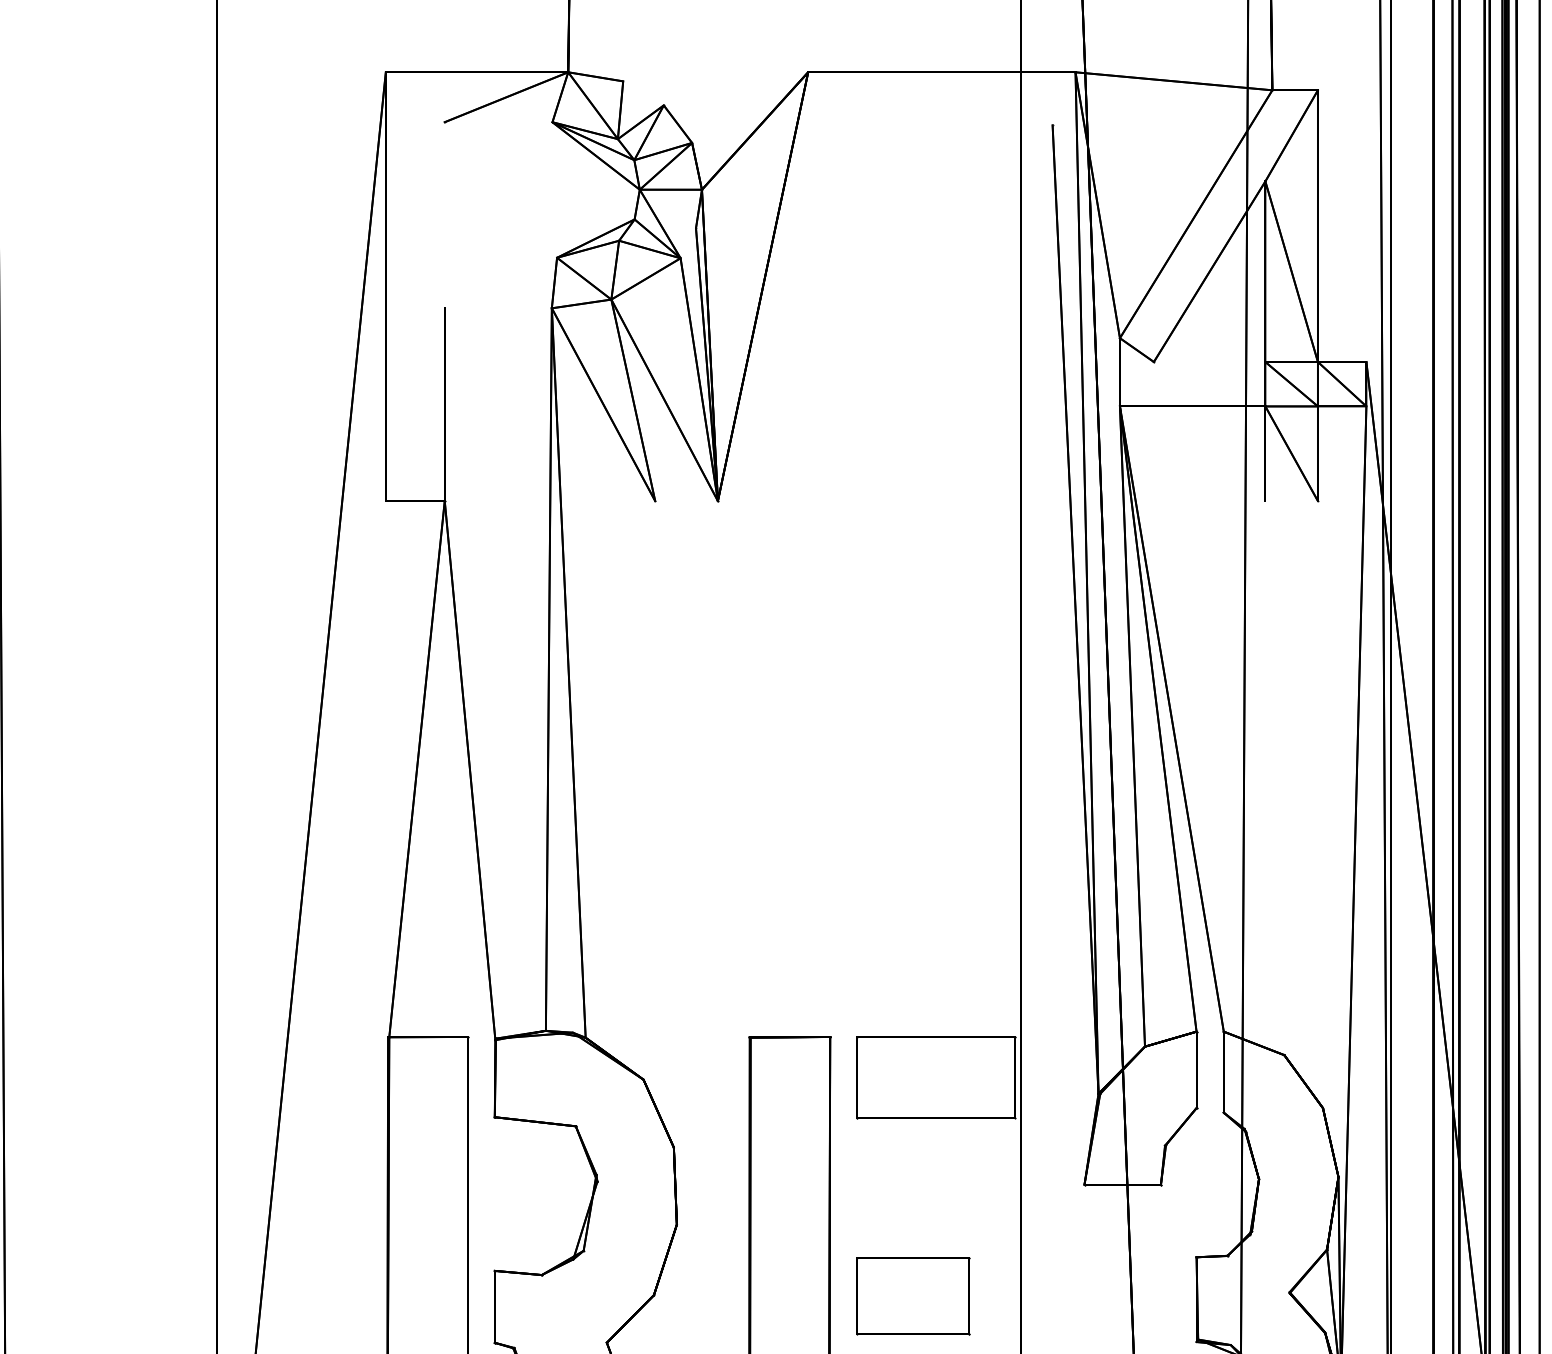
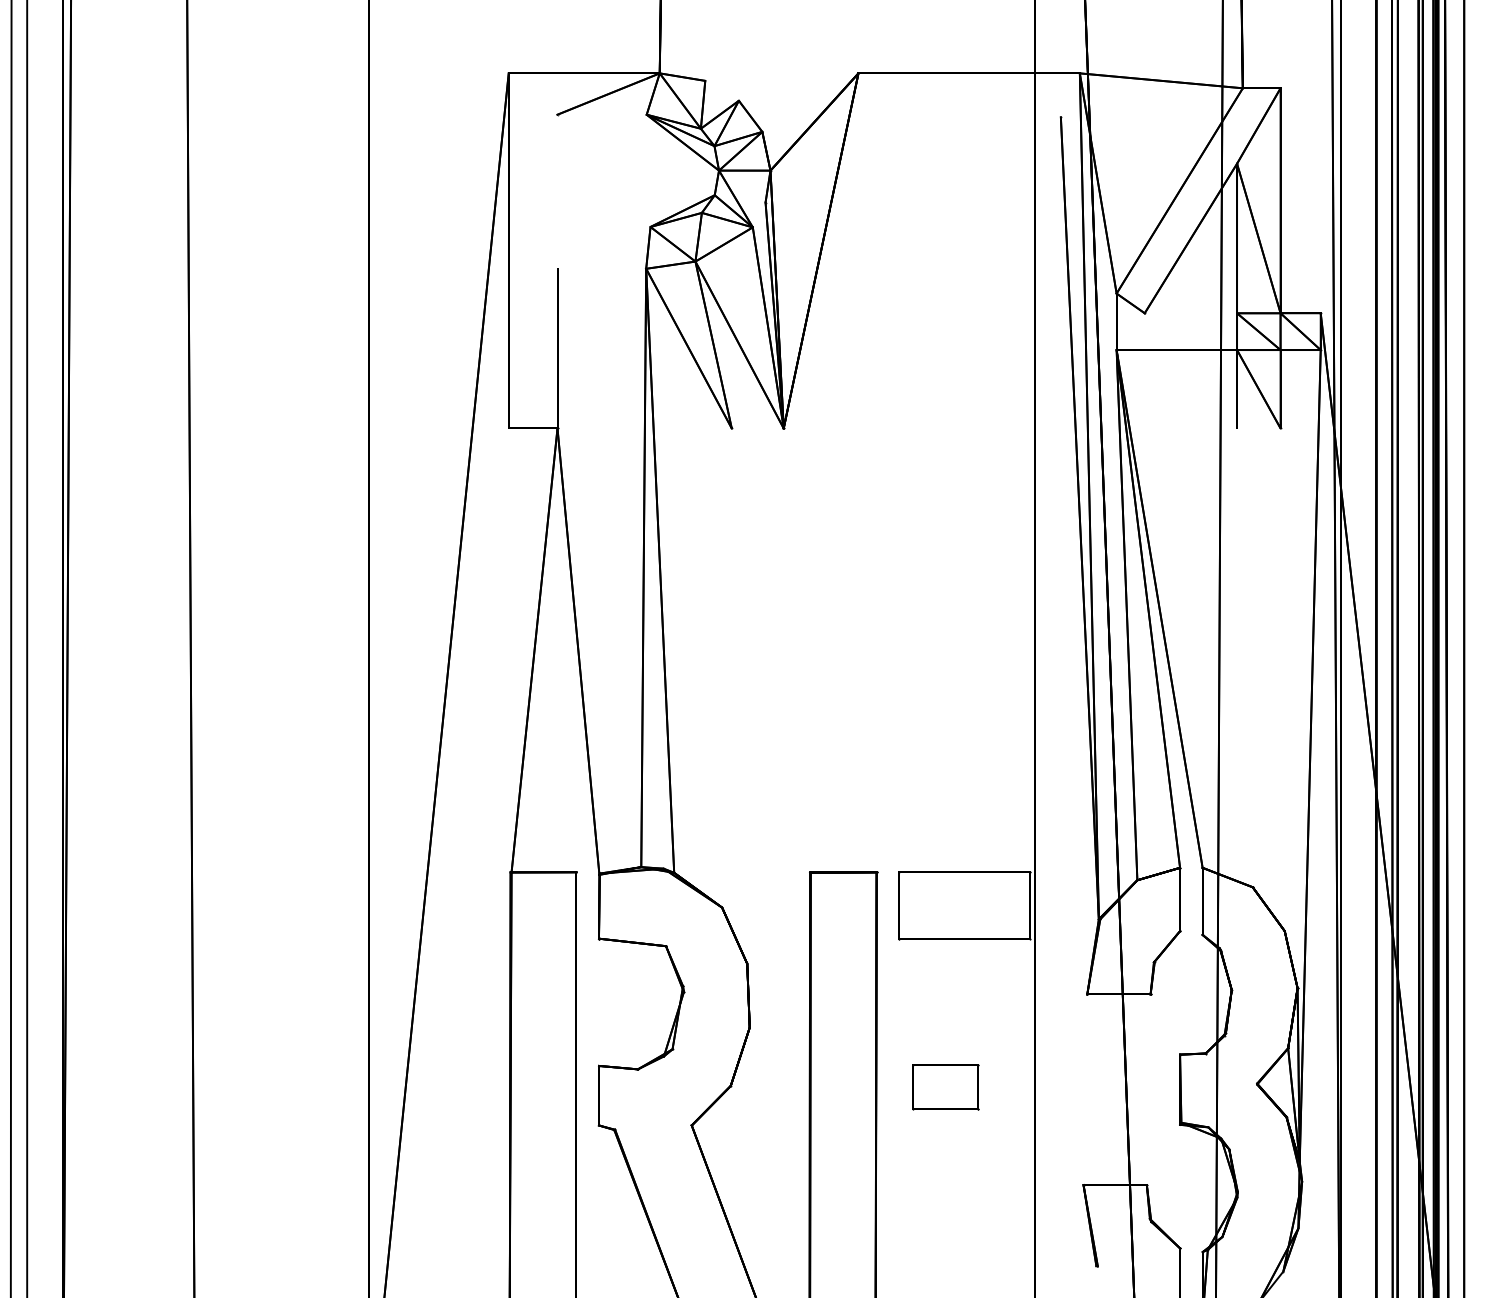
part: (913, 1296) -> (945, 1087), size x0.7

